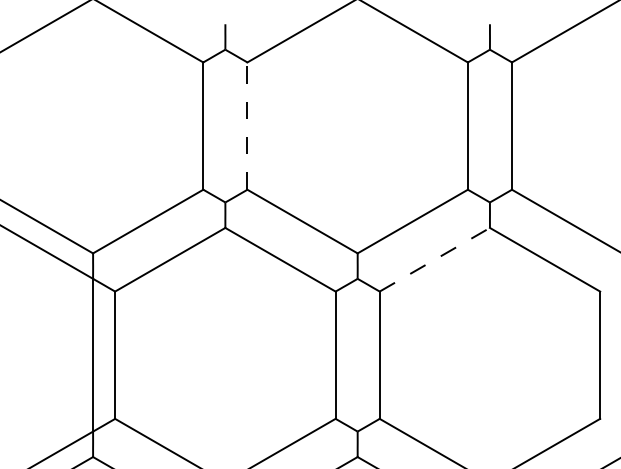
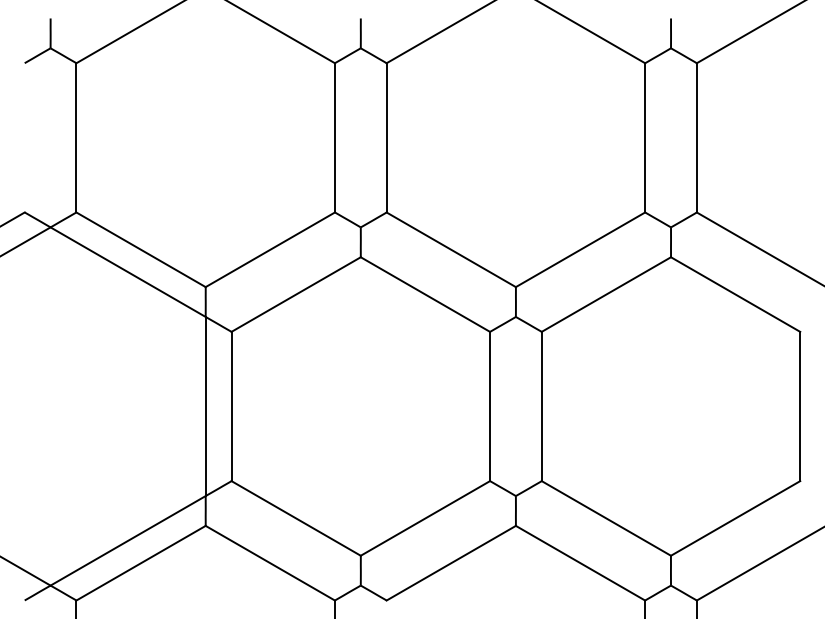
line: (247, 125) -> (386, 137), dashed -> solid
line: (434, 259) -> (606, 294), dashed -> solid

